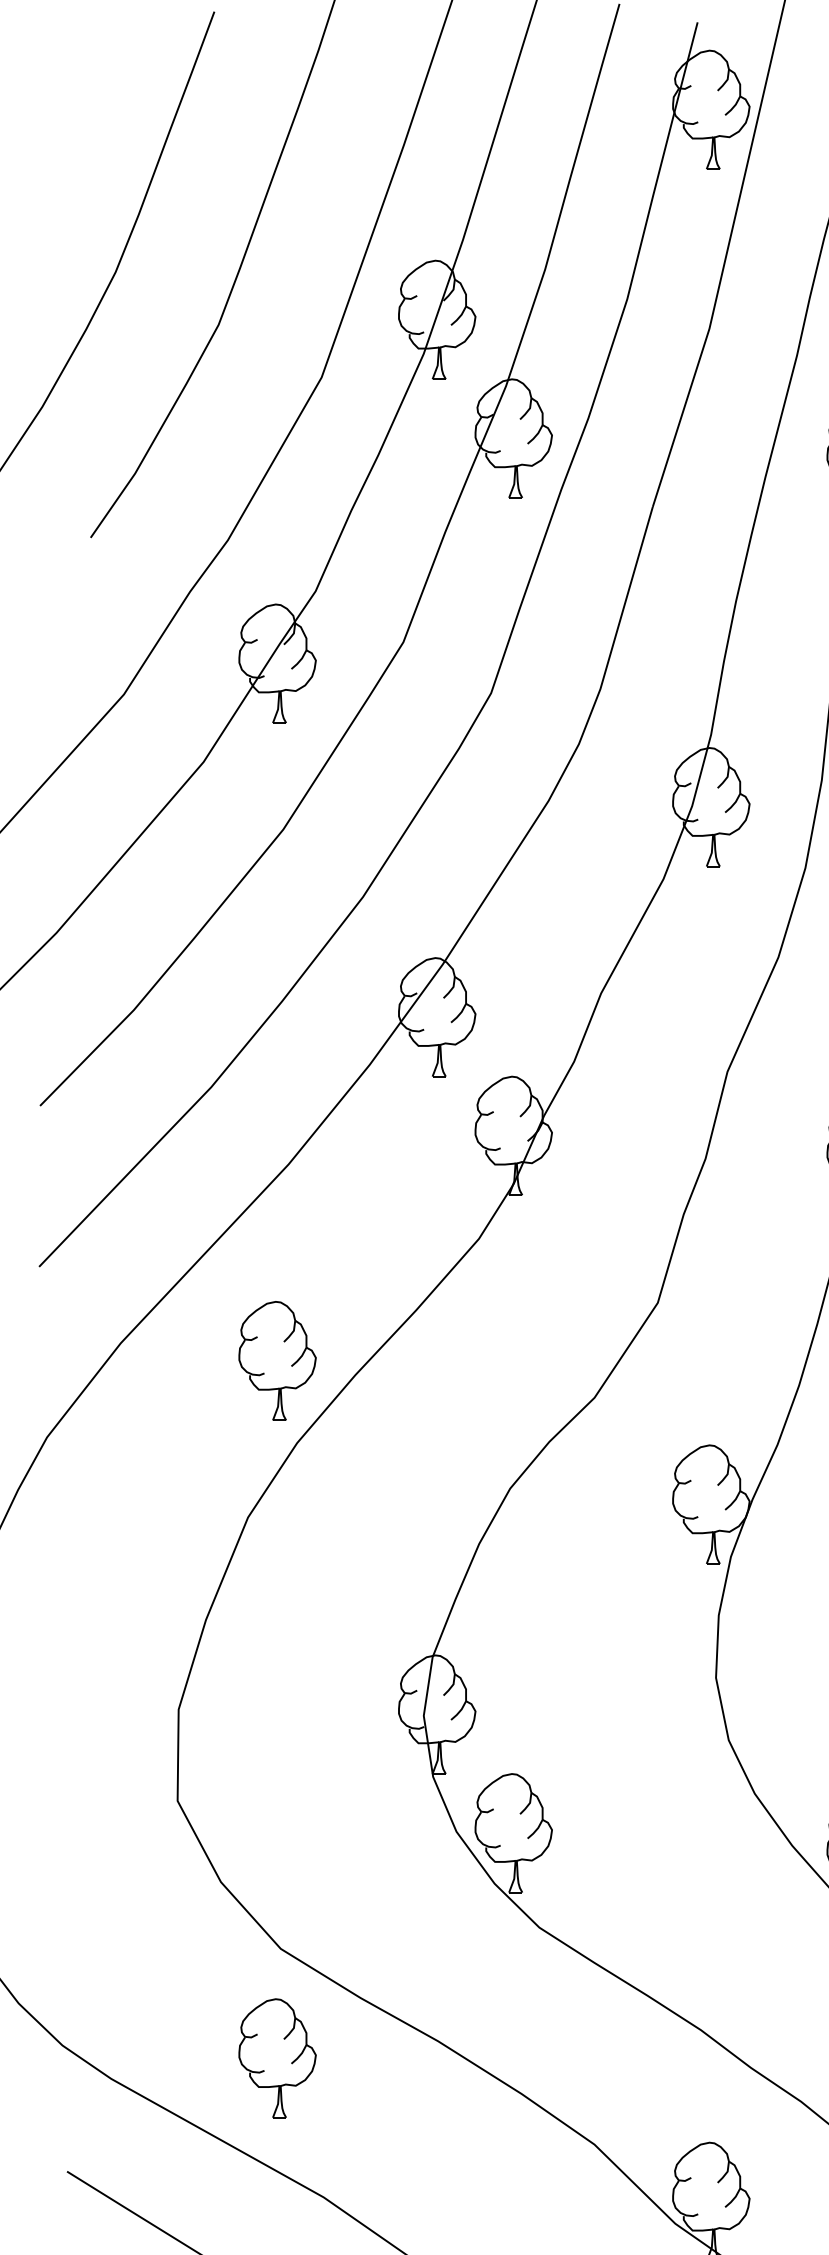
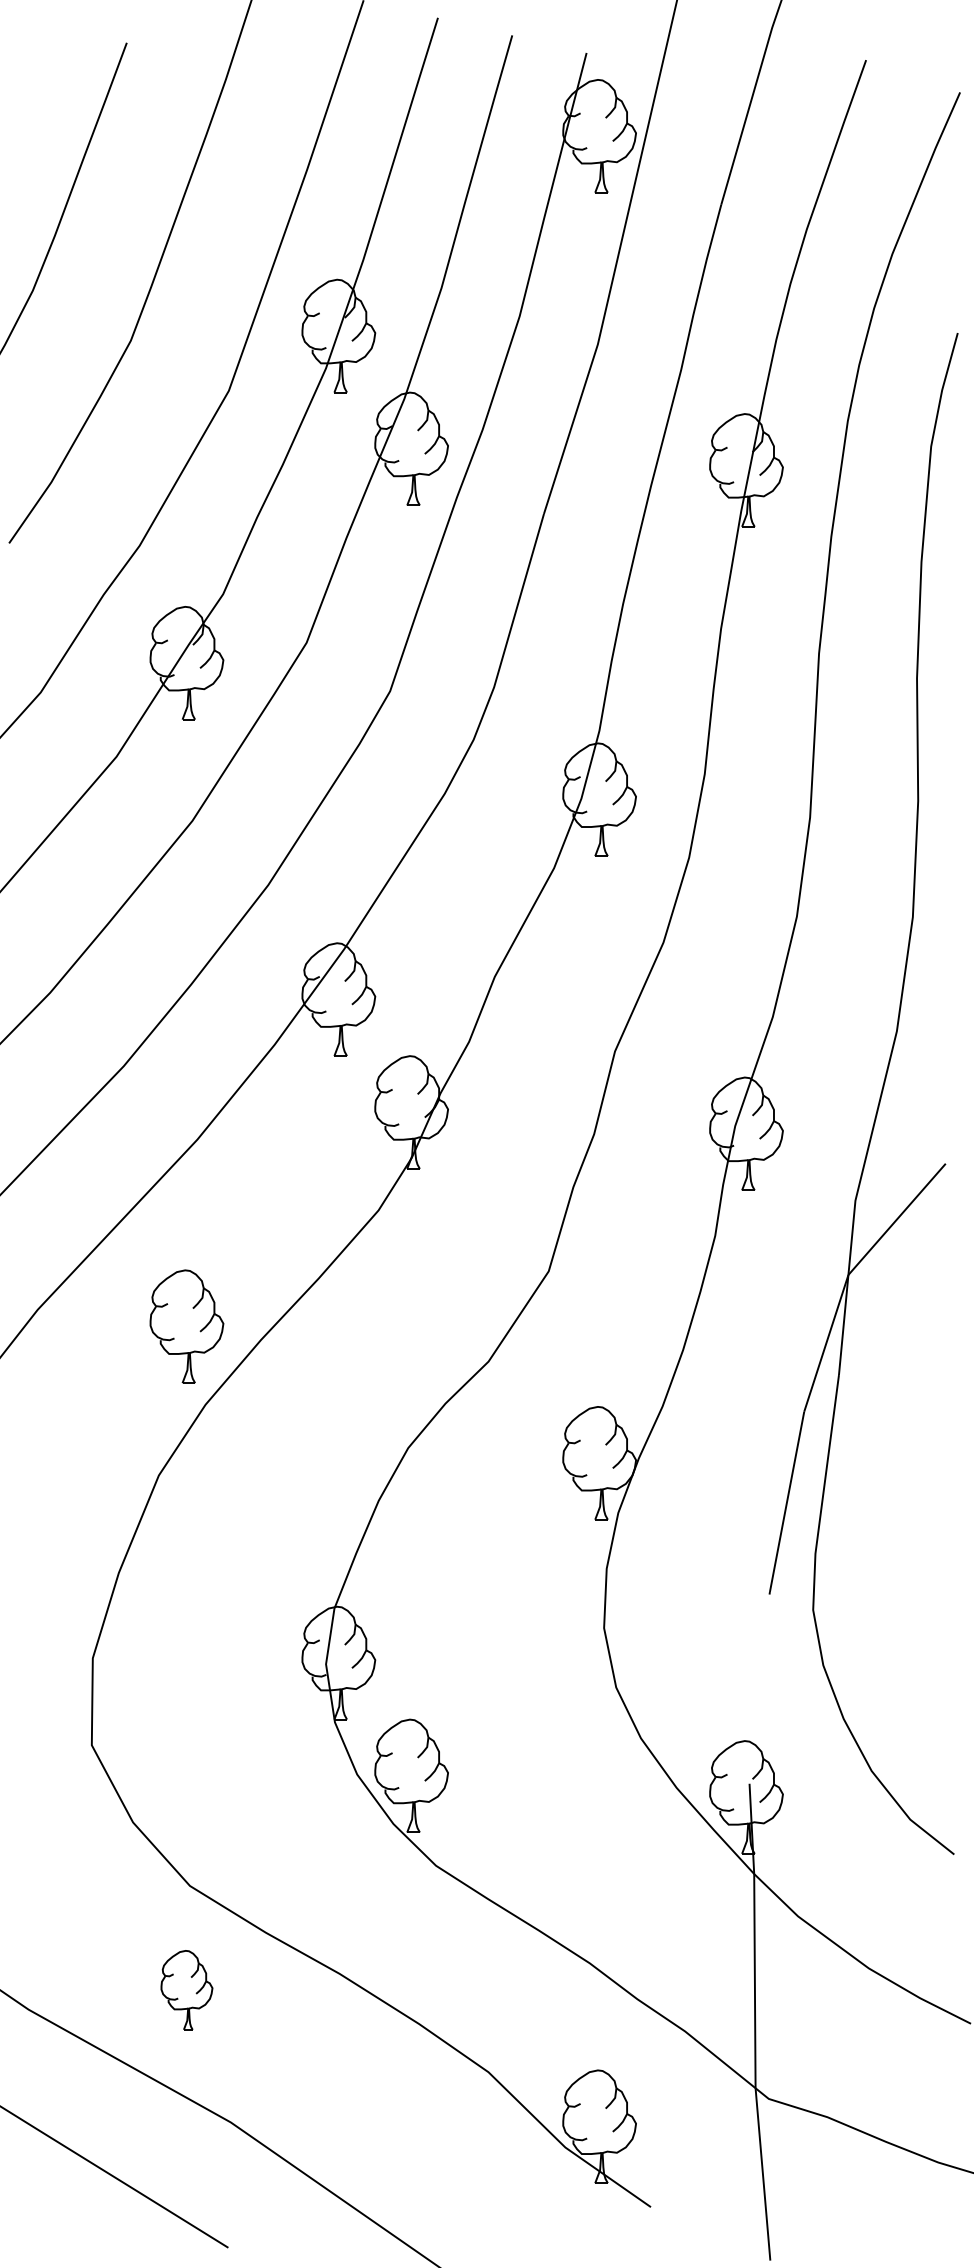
part: (277, 2058) -> (186, 1990), size x0.7

